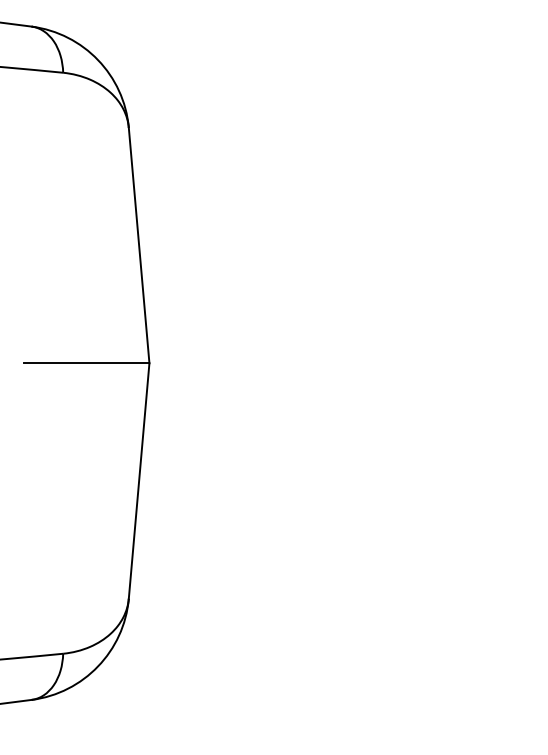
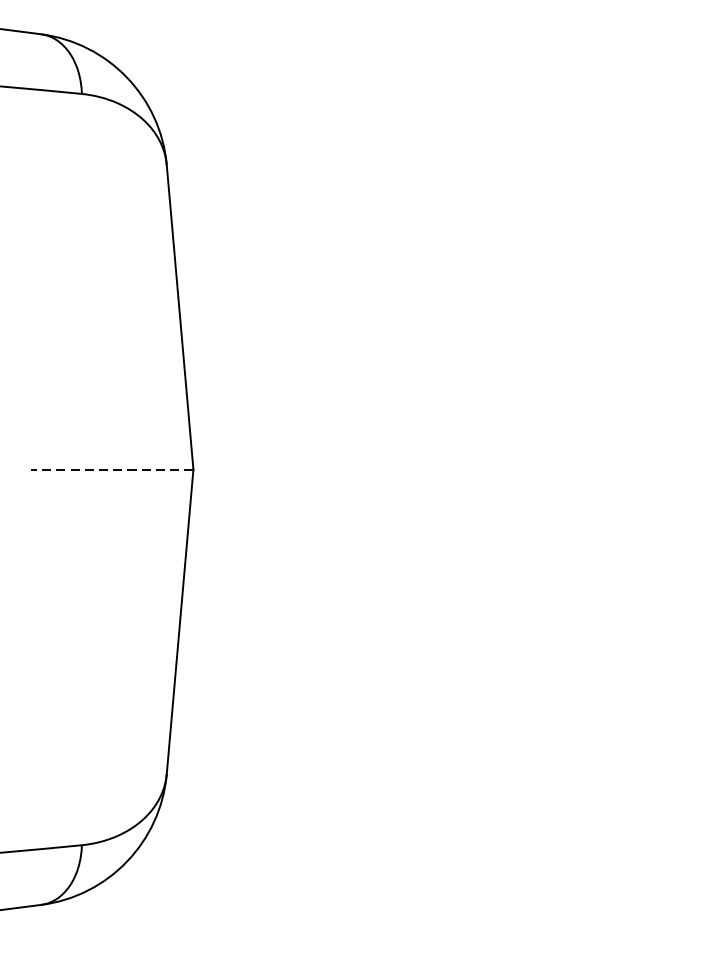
line: (86, 363) -> (112, 469), solid -> dashed

